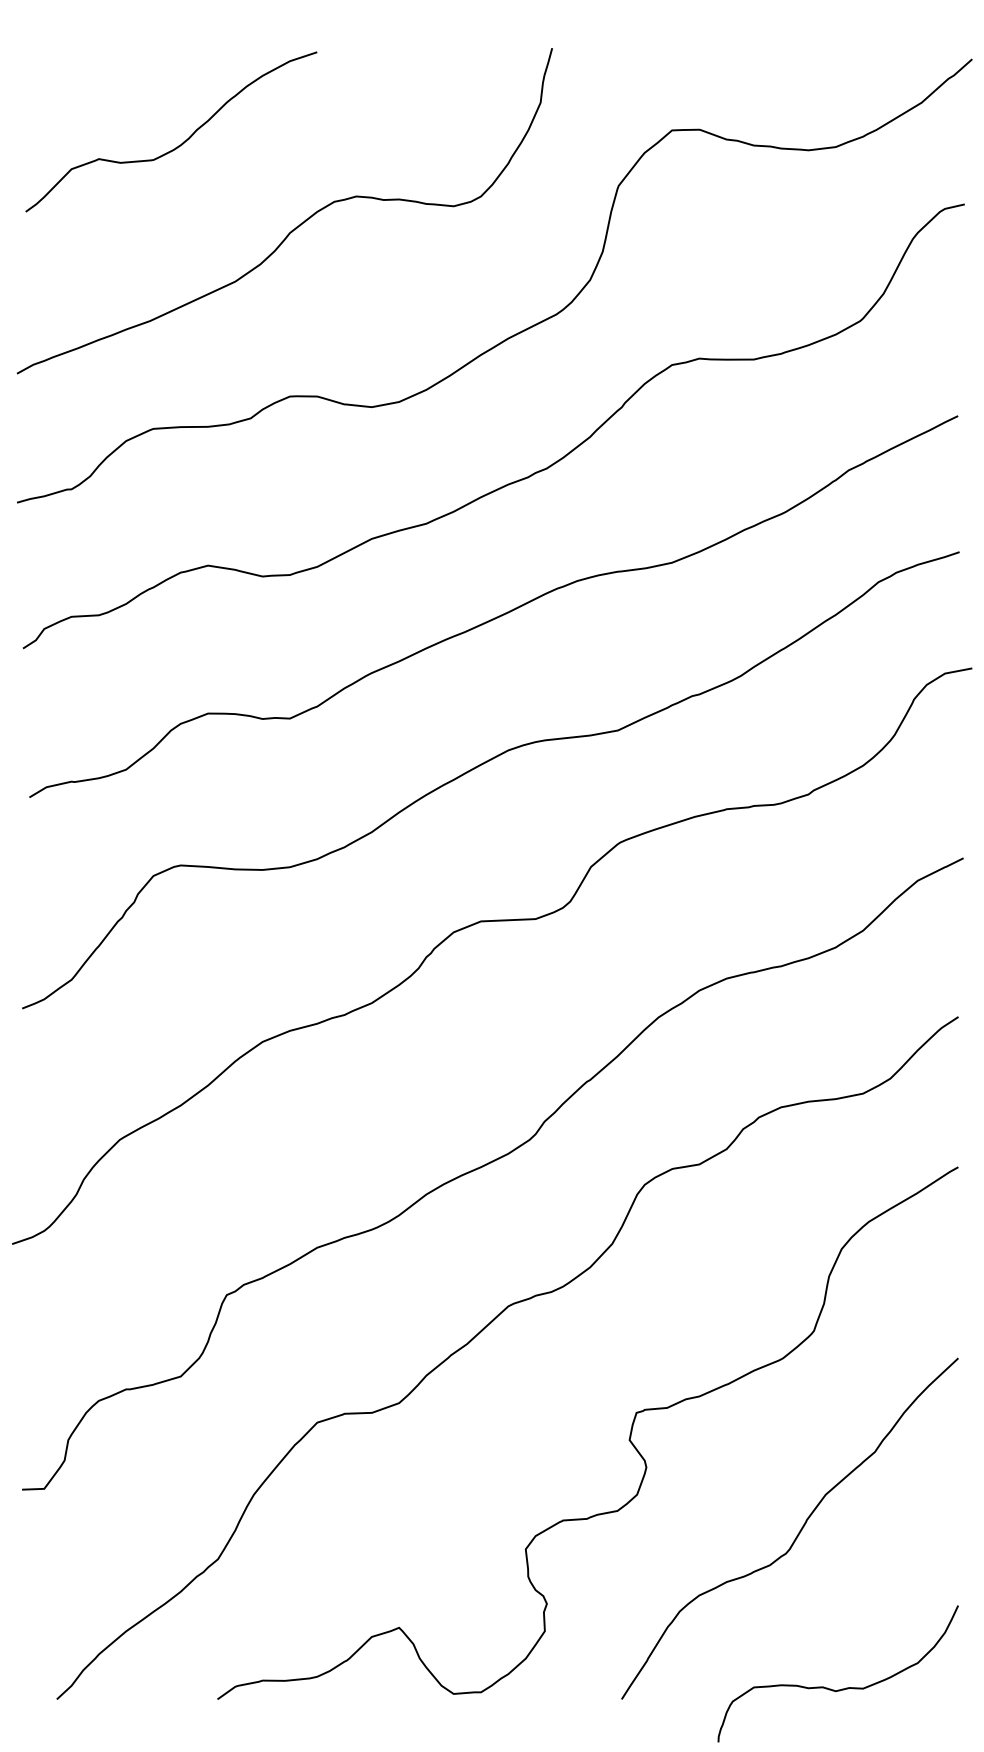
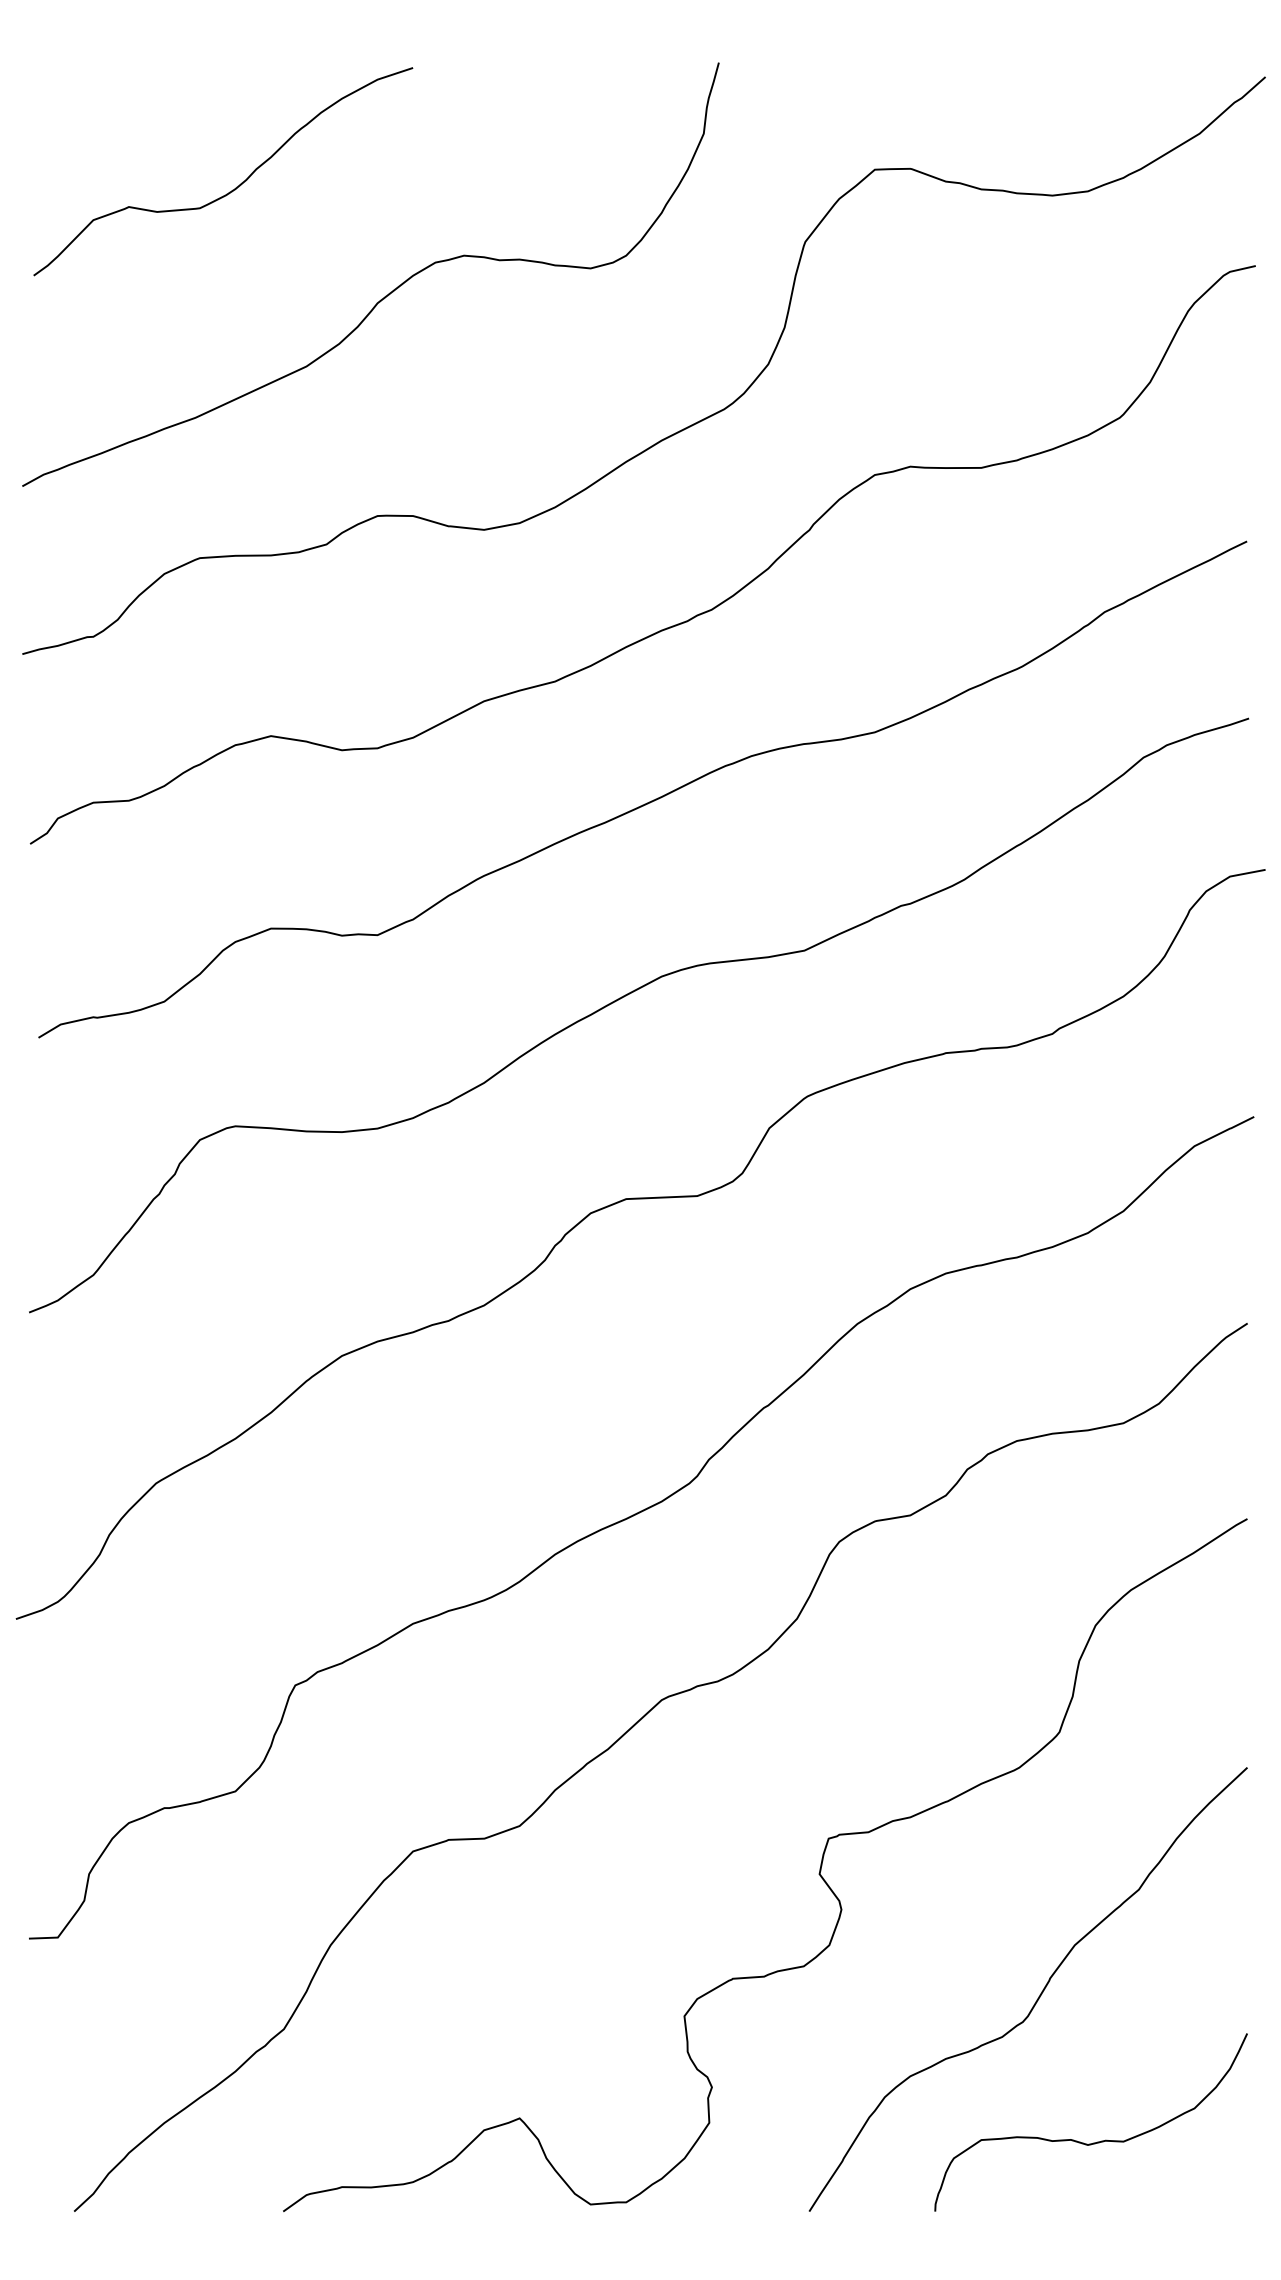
curve: (842, 1688) -> (1096, 2141), moved

